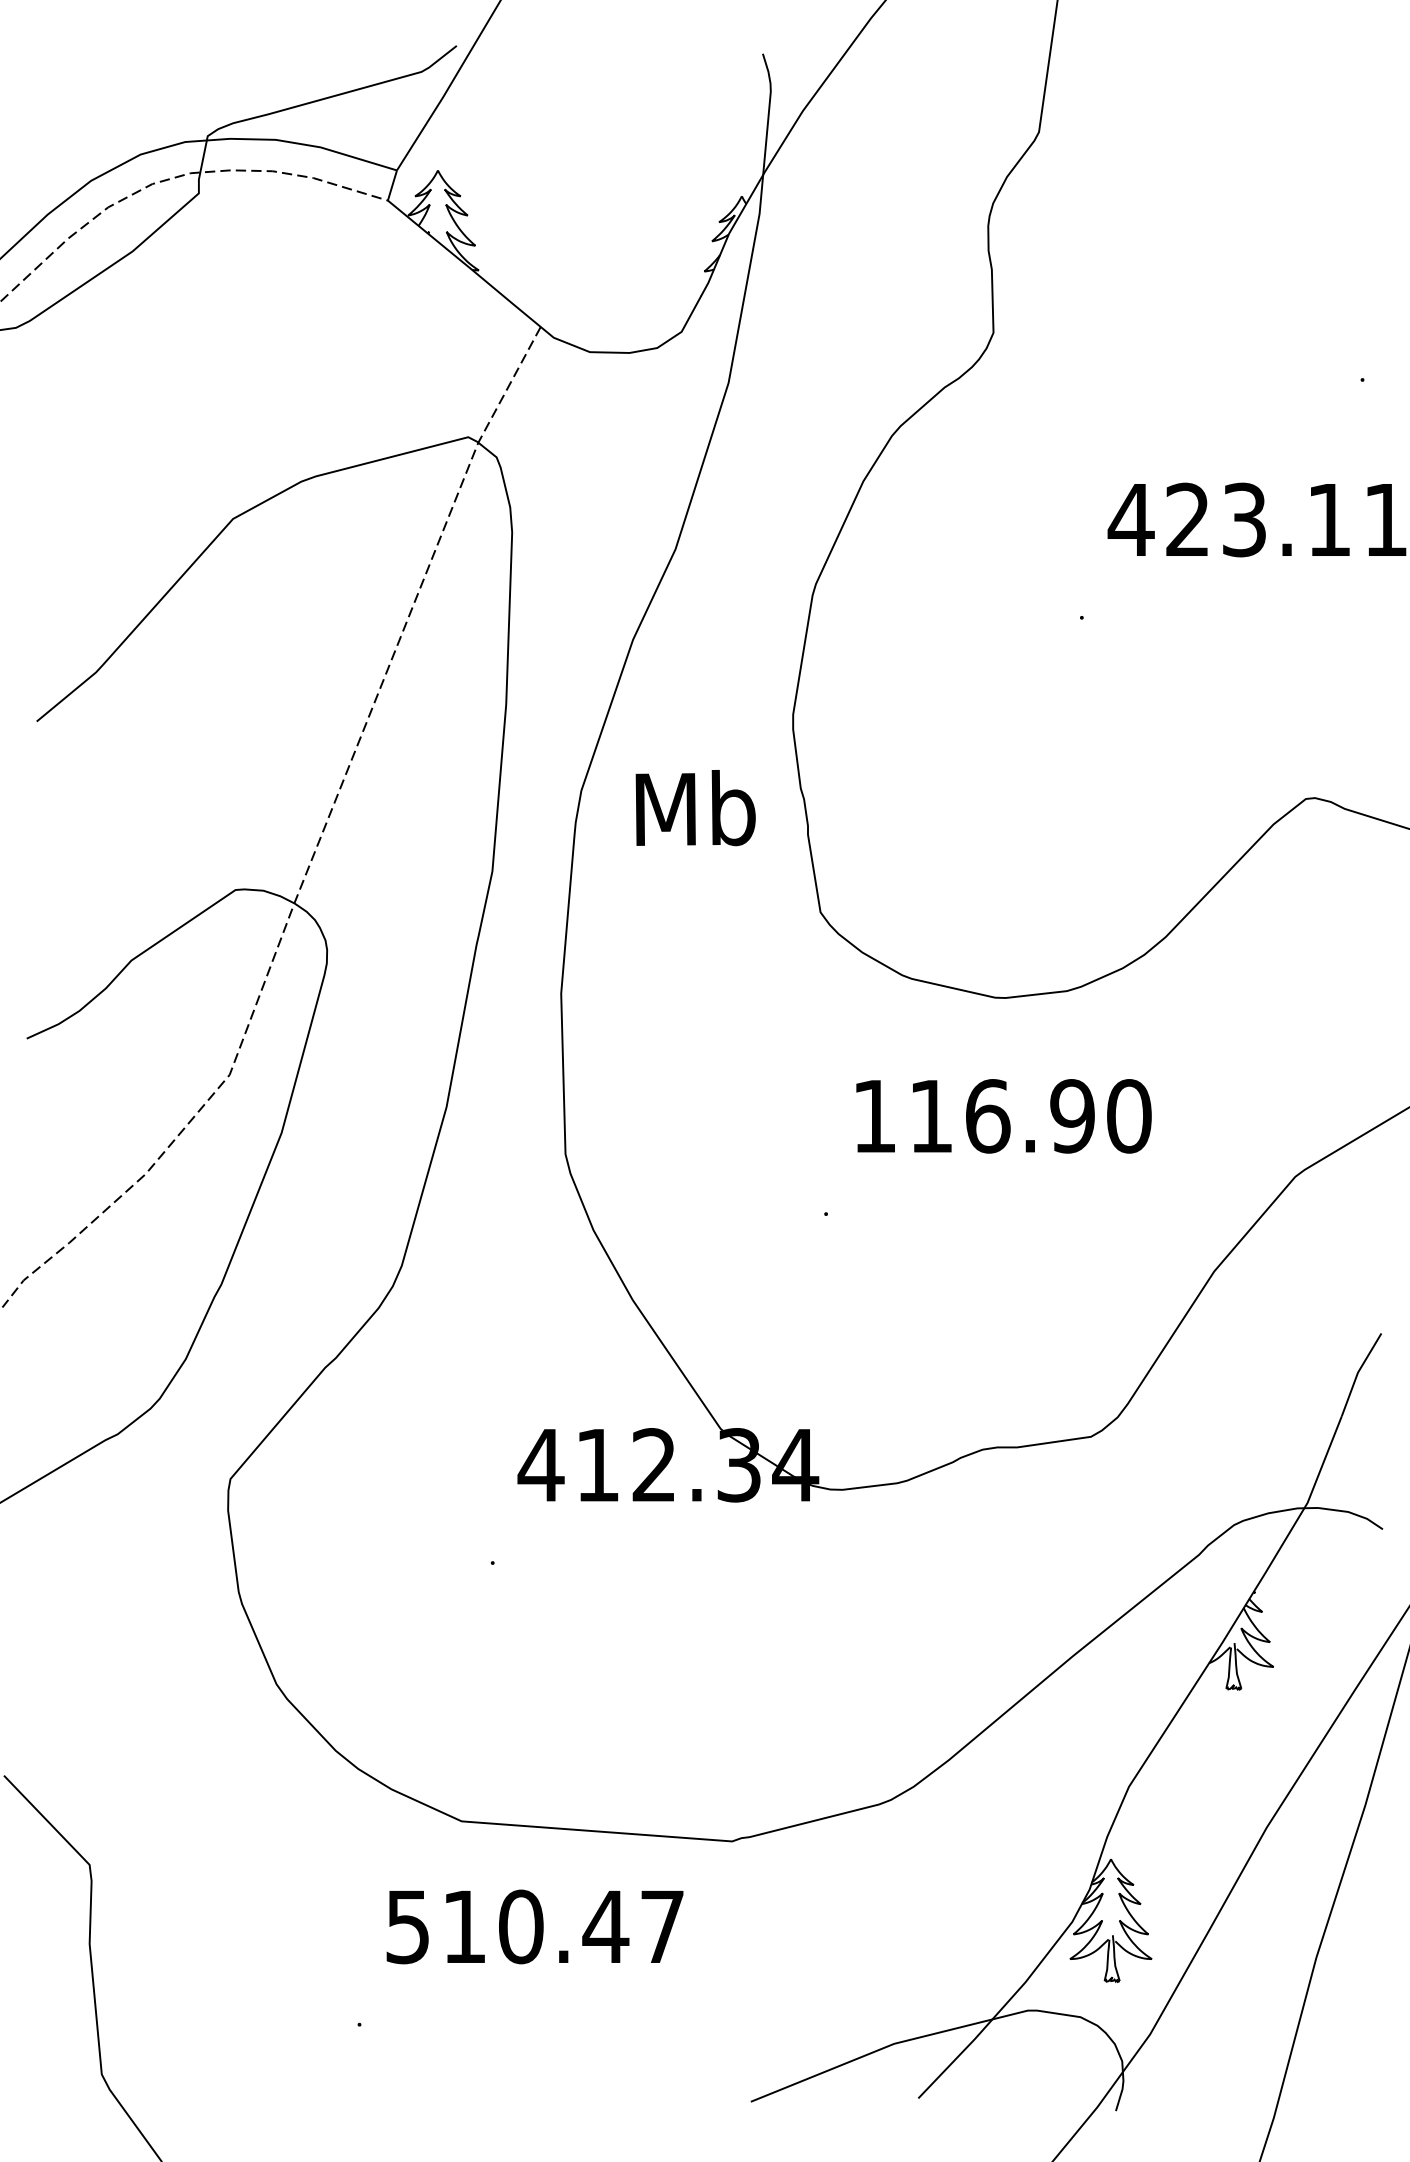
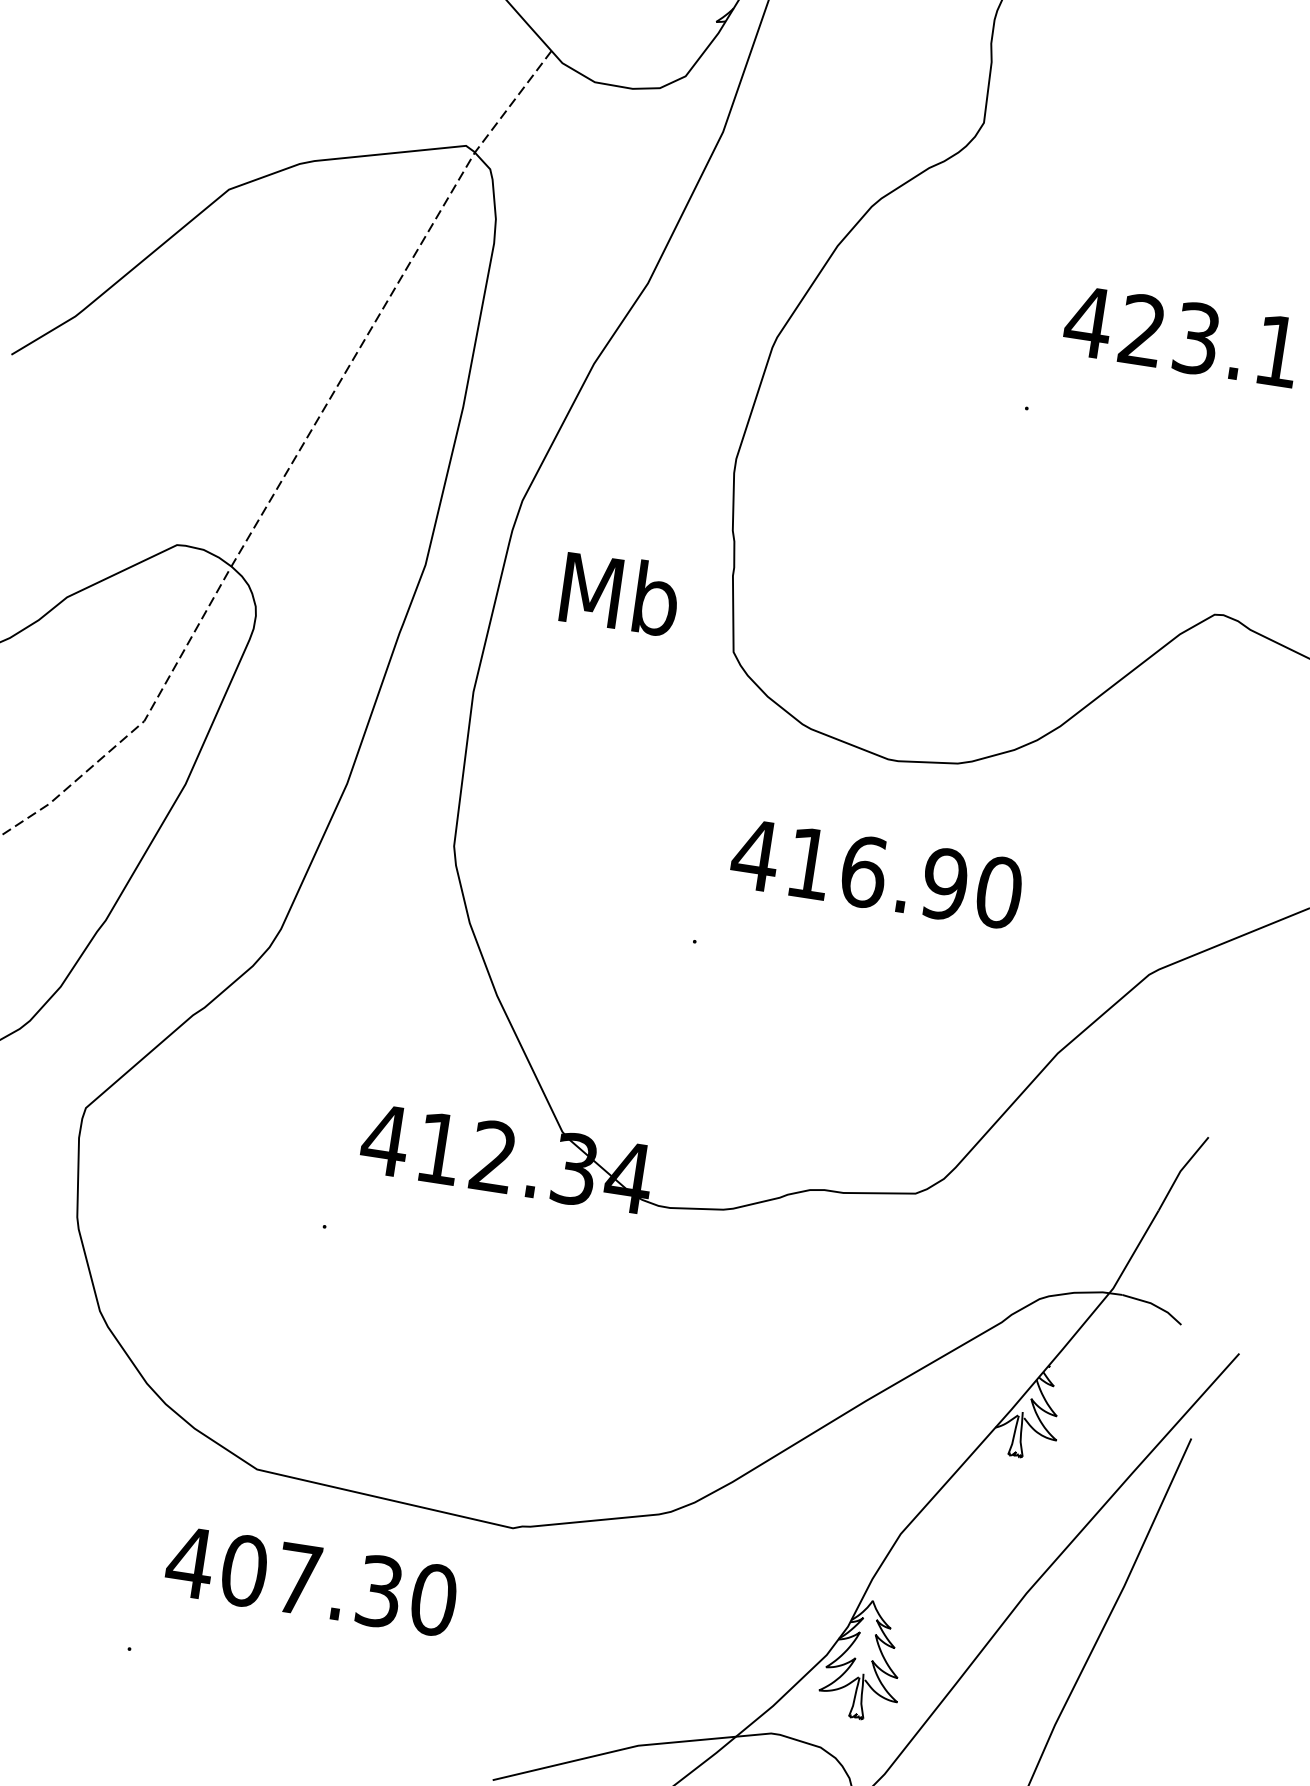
text: (695, 808) -> (620, 593), moved
text: (874, 1116) -> (755, 855), 116.90 -> 416.90
text: (534, 1926) -> (311, 1580), 510.47 -> 407.30

